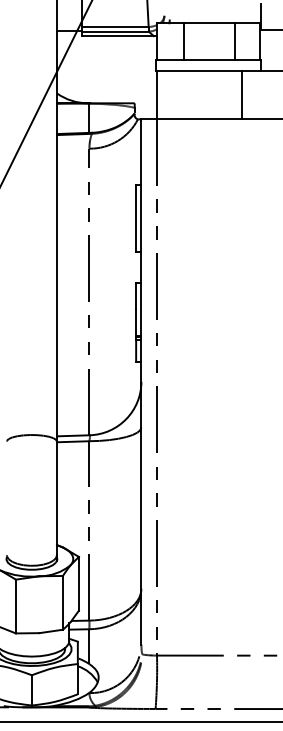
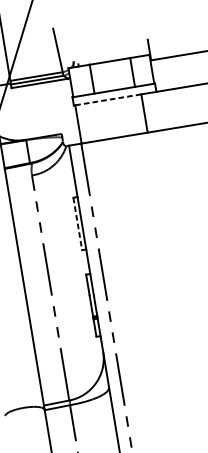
line: (199, 70) -> (108, 99), solid -> dashed
line: (136, 218) -> (78, 224), solid -> dashed

